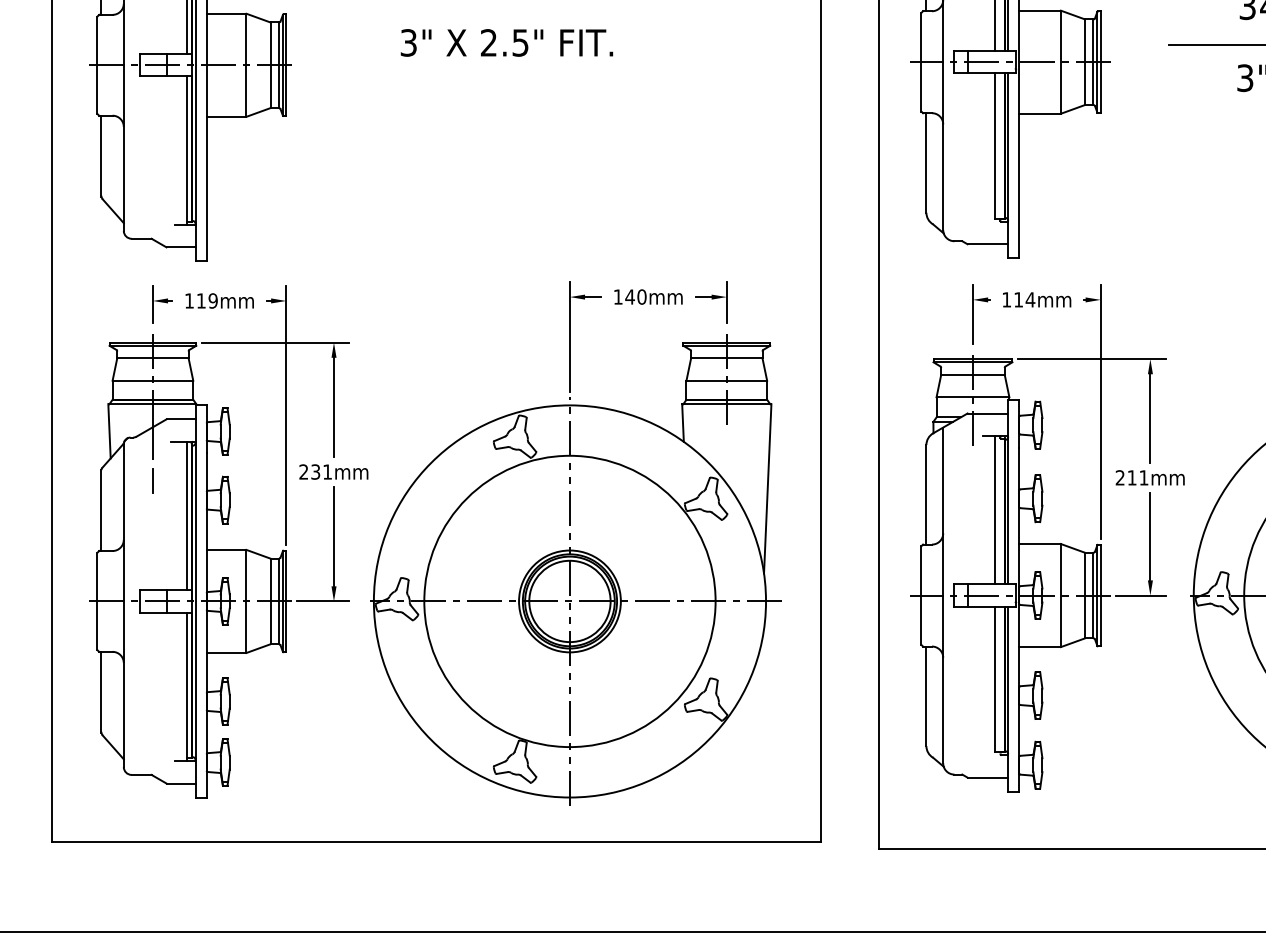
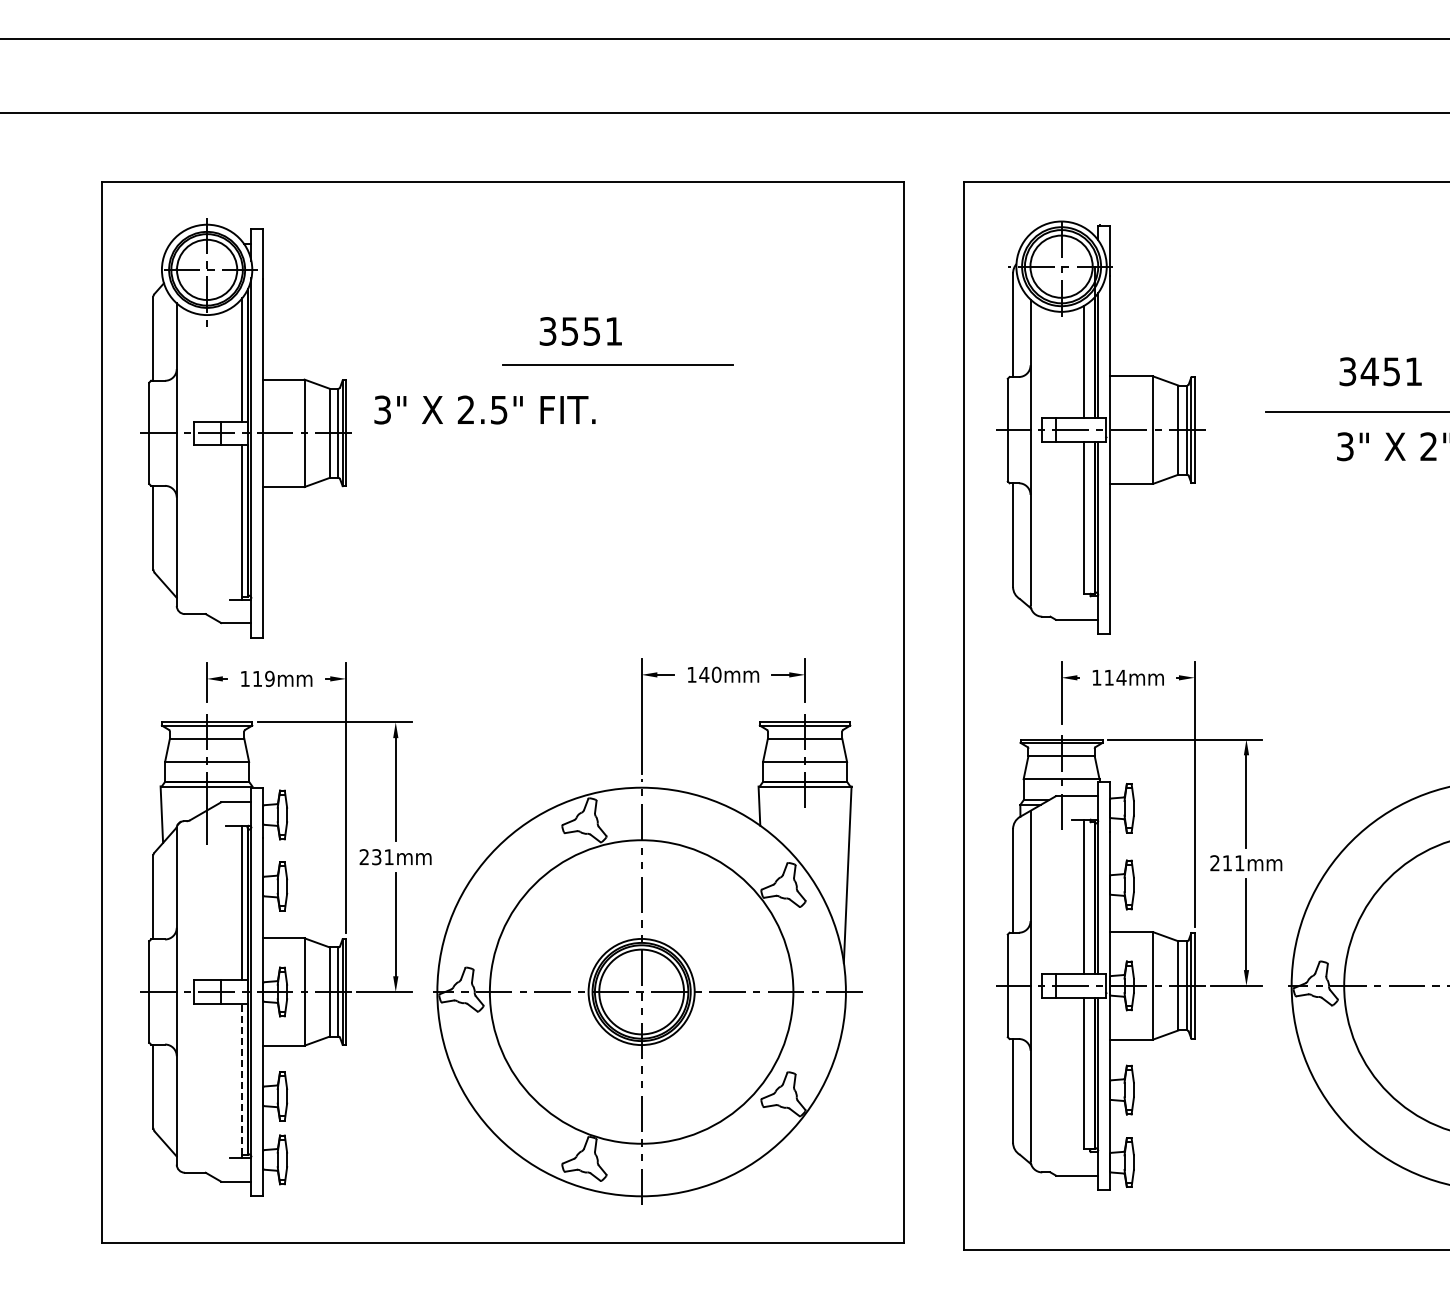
text: (506, 42) -> (484, 409), moved
line: (152, 480) -> (206, 866), removed
line: (186, 685) -> (242, 1079), solid -> dashed

